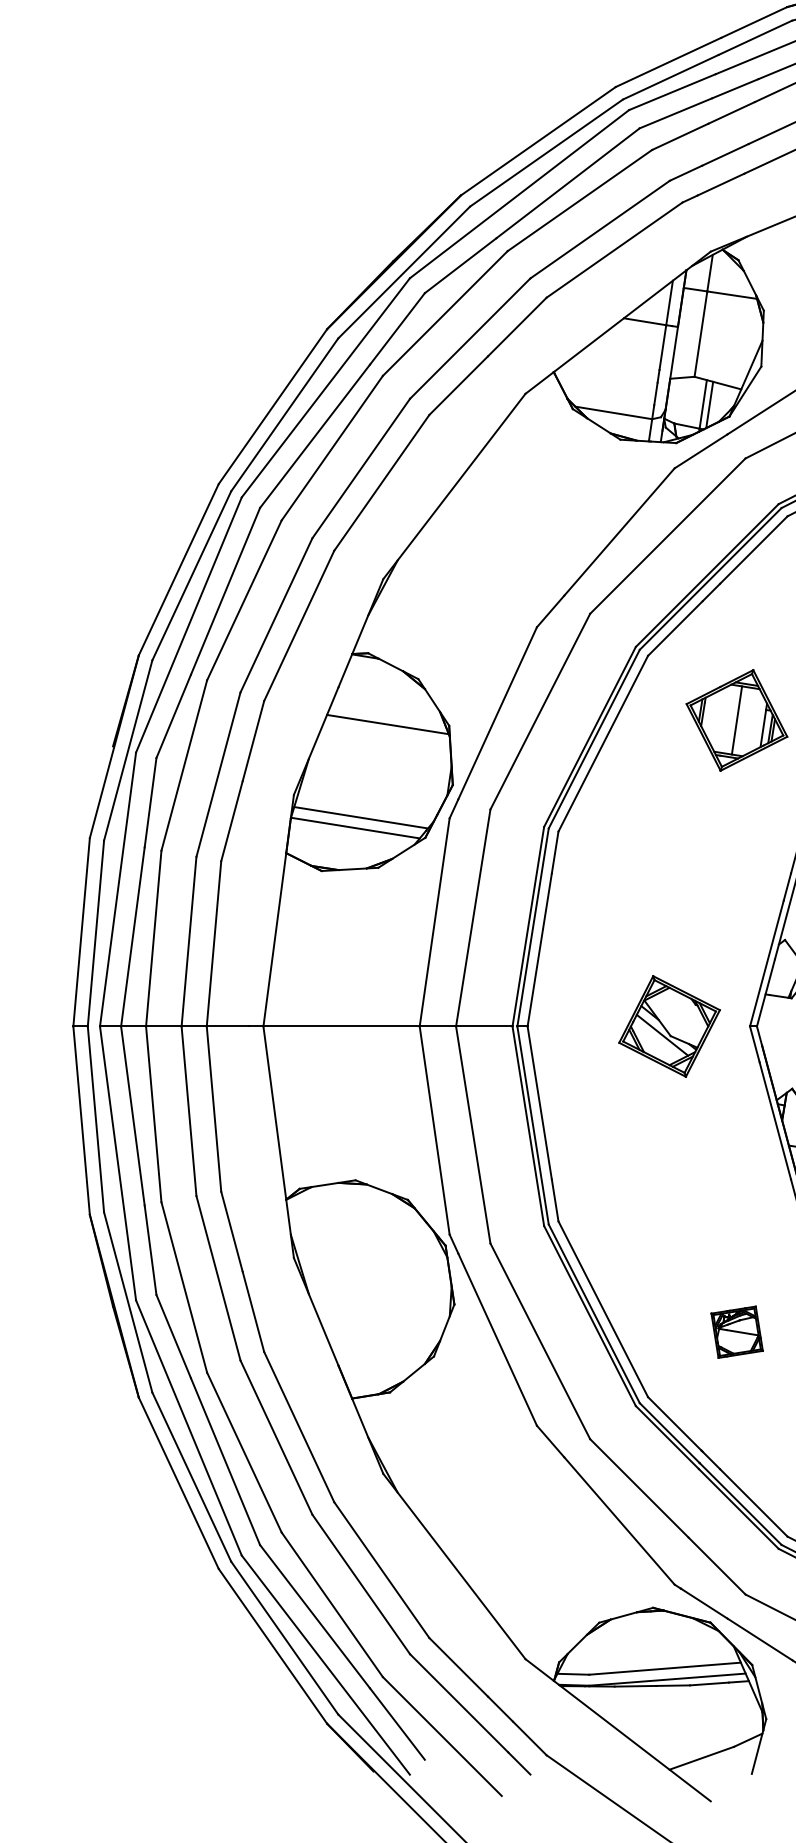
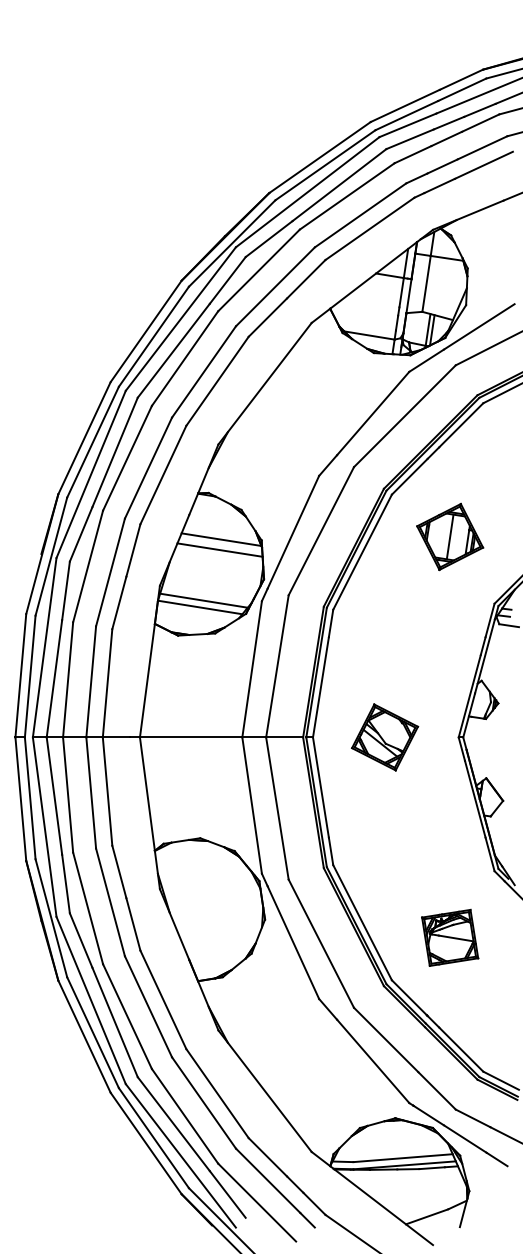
line: (384, 739) -> (219, 549), added
part: (670, 1026) -> (385, 737), moved
part: (737, 1331) -> (450, 937), size x1.67

